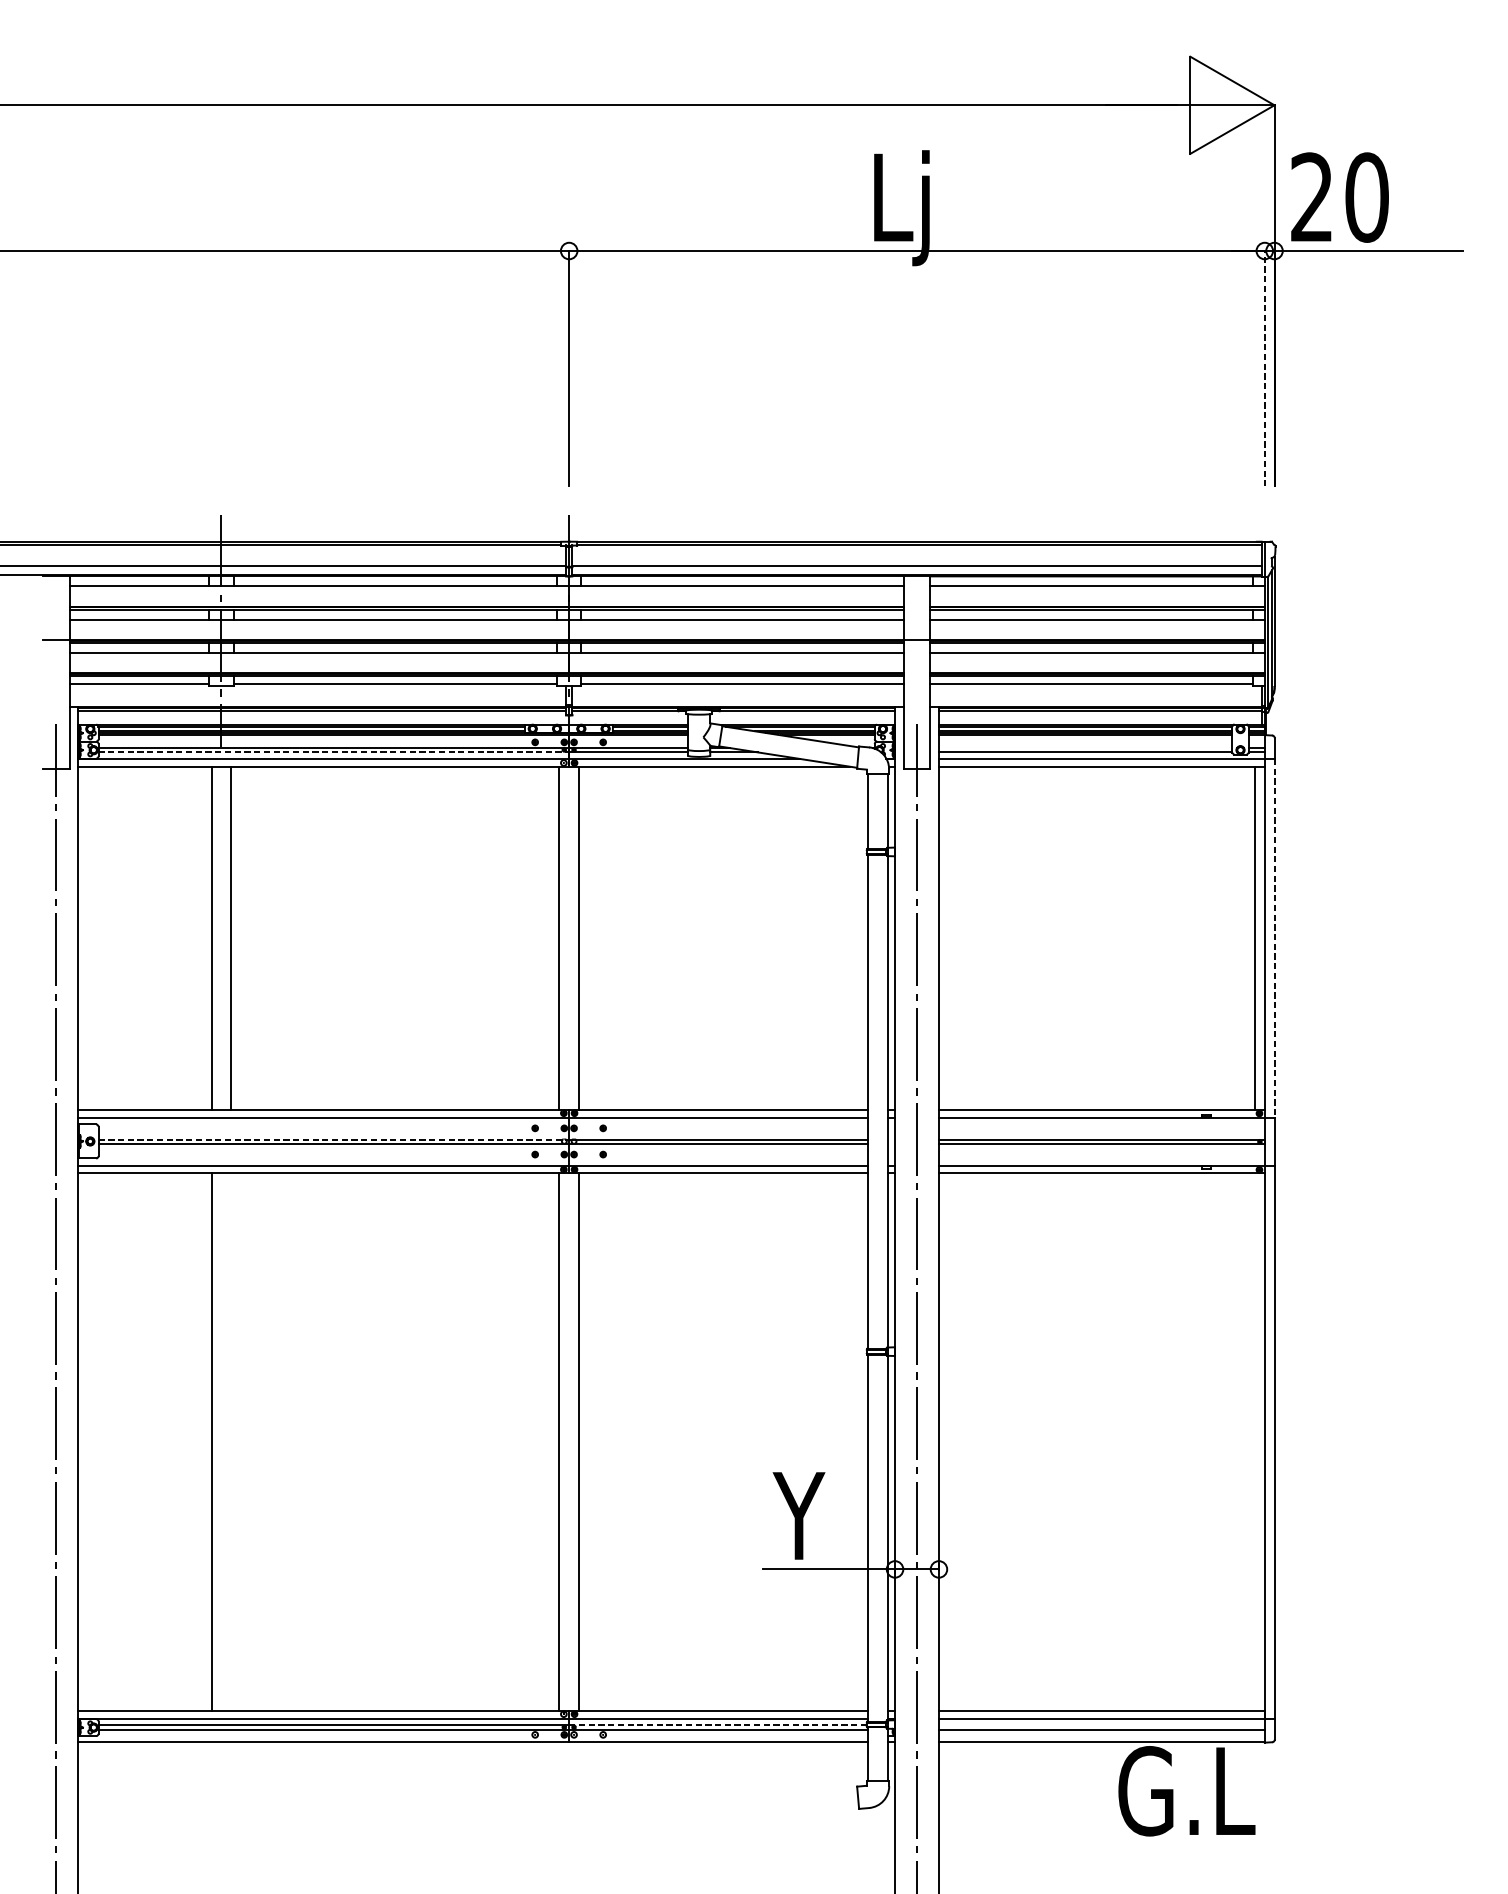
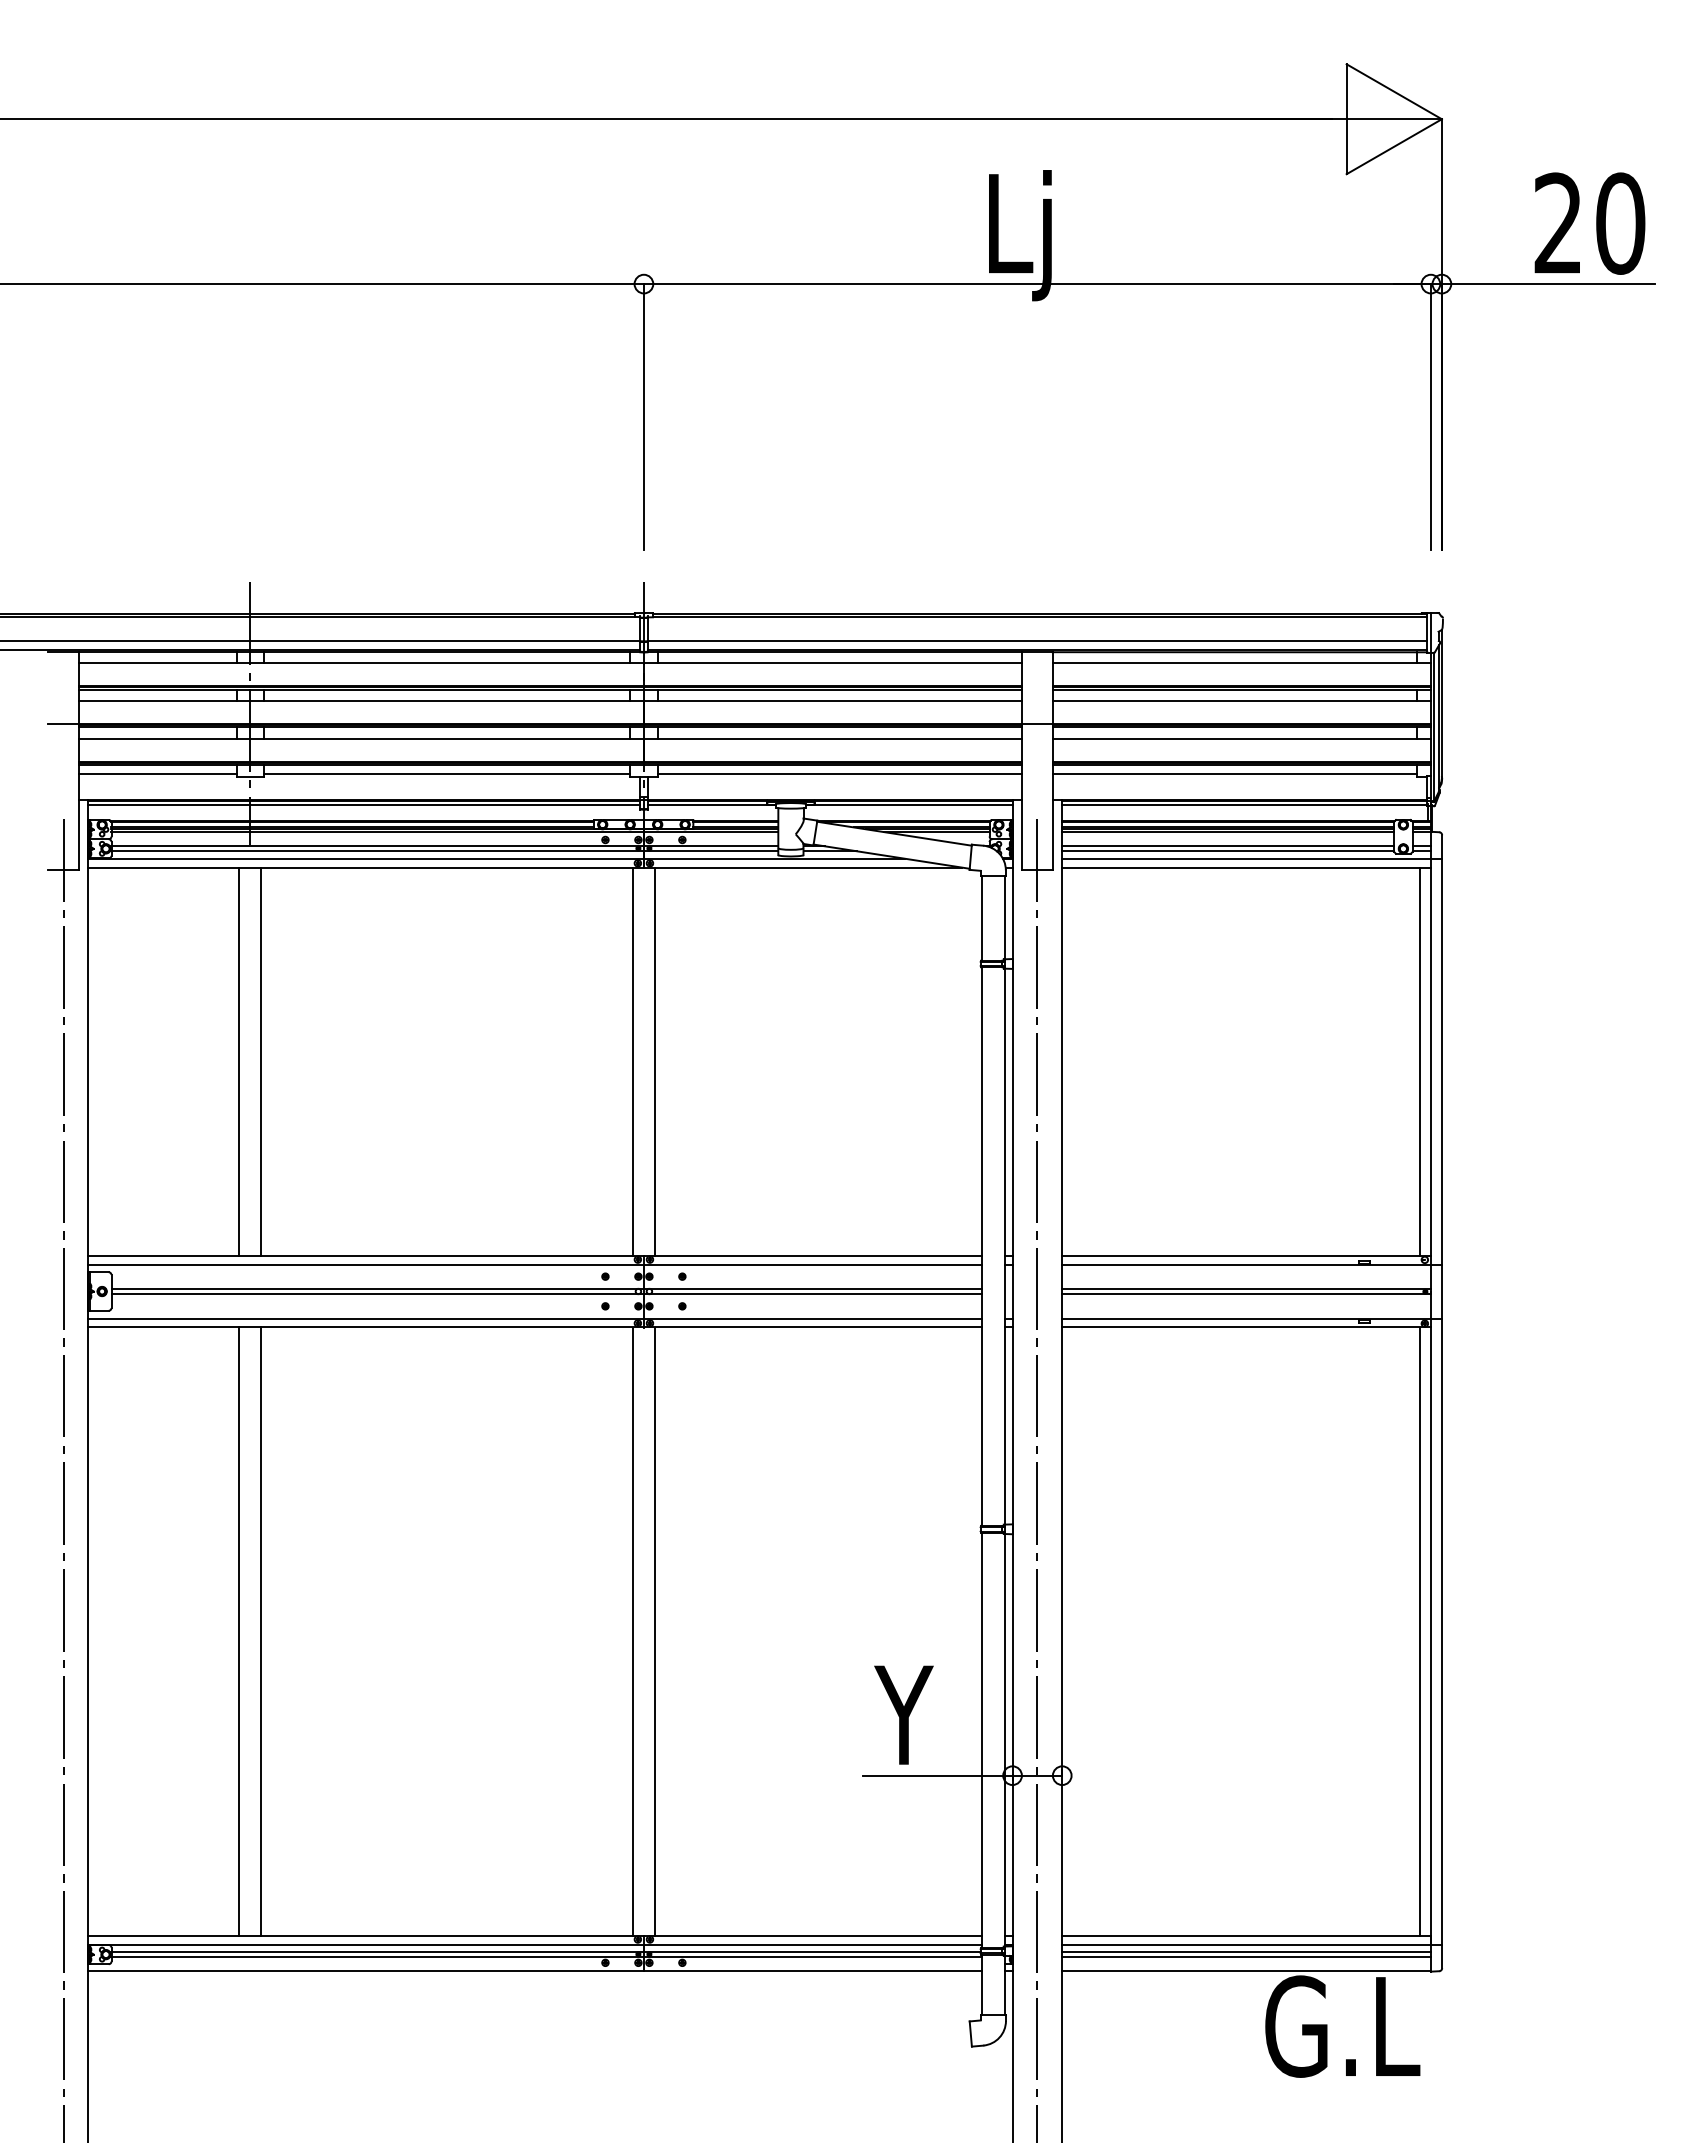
text: (1339, 197) -> (1589, 223), moved
line: (1264, 368) -> (1430, 416), dashed -> solid
line: (1085, 748) -> (1227, 846), added
line: (334, 752) -> (378, 851), dashed -> solid
line: (1274, 938) -> (1441, 1061), dashed -> solid
line: (334, 1139) -> (378, 1289), dashed -> solid
line: (231, 1441) -> (261, 1631), added
line: (1254, 1441) -> (1419, 1631), added
line: (718, 1725) -> (812, 1952), dashed -> solid
line: (1101, 1725) -> (1246, 1952), added

